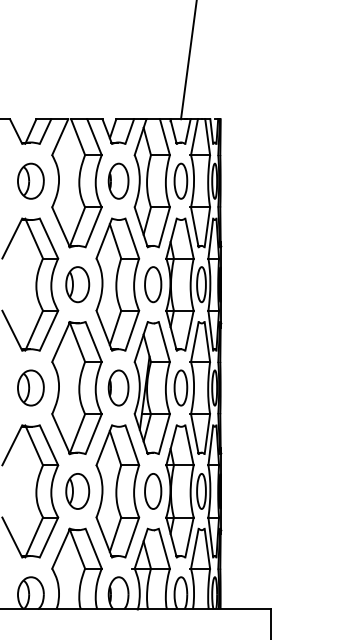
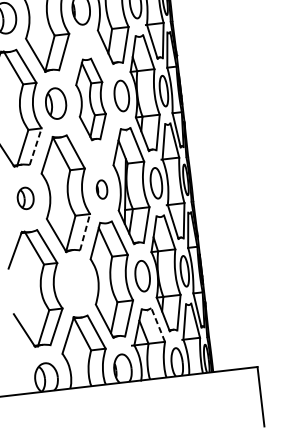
part: (117, 284) -> (90, 99), size x0.7
line: (49, 330) -> (36, 146), solid -> dashed
part: (30, 387) -> (25, 198), size x0.7
part: (118, 387) -> (101, 189), size x0.6
line: (93, 433) -> (84, 231), solid -> dashed
part: (77, 491) -> (76, 283), removed
line: (164, 548) -> (158, 324), solid -> dashed

